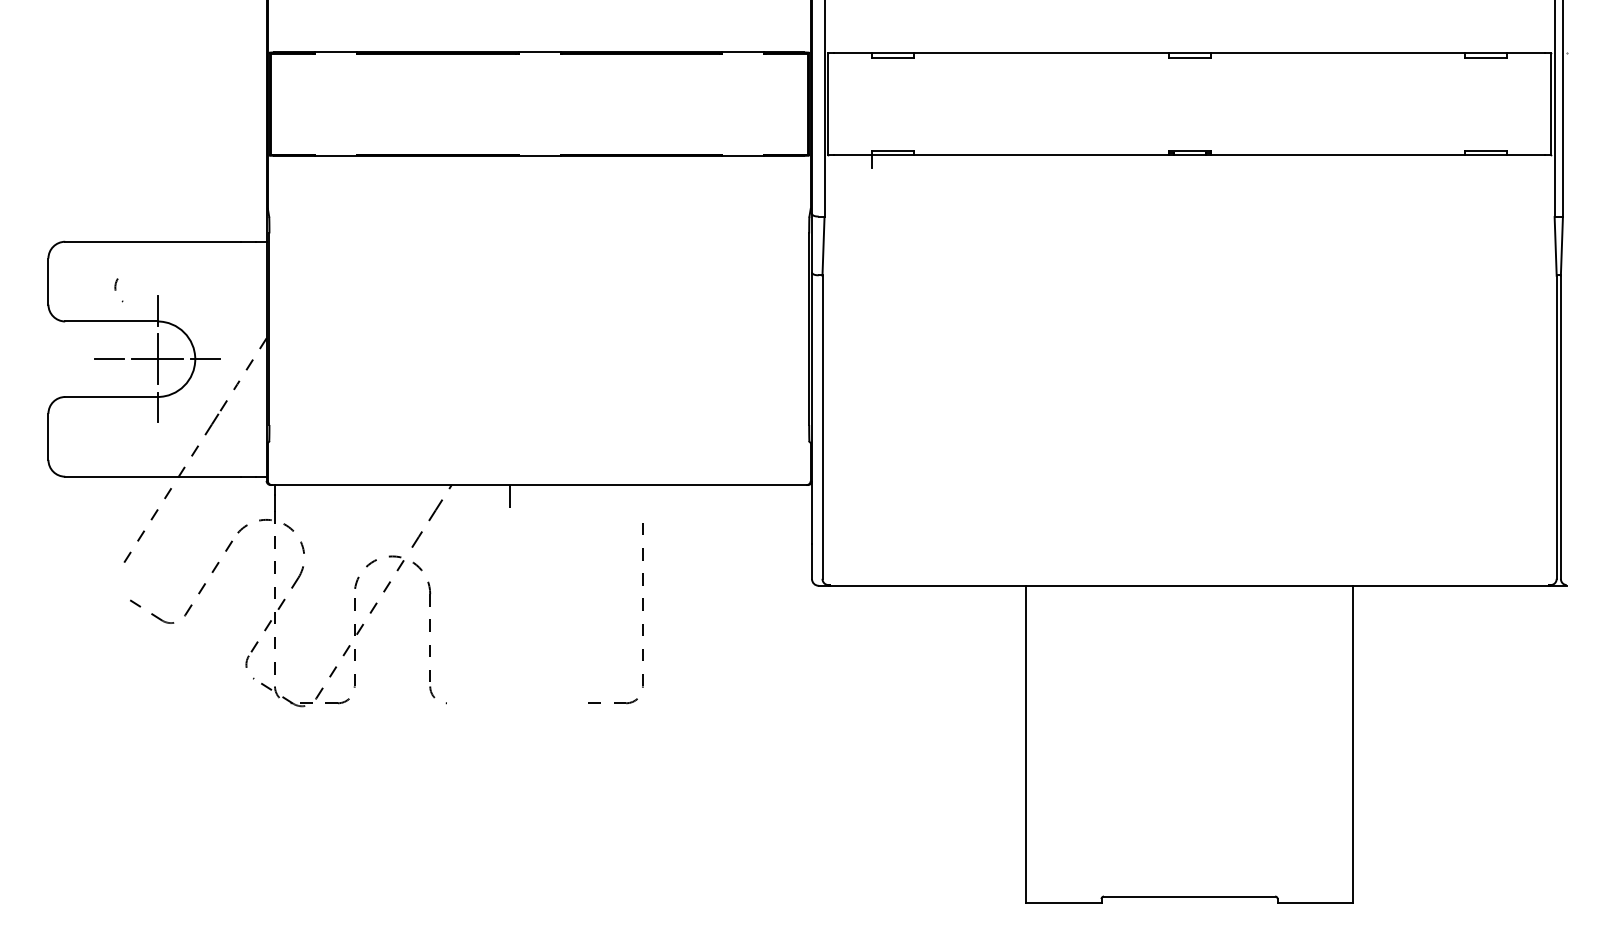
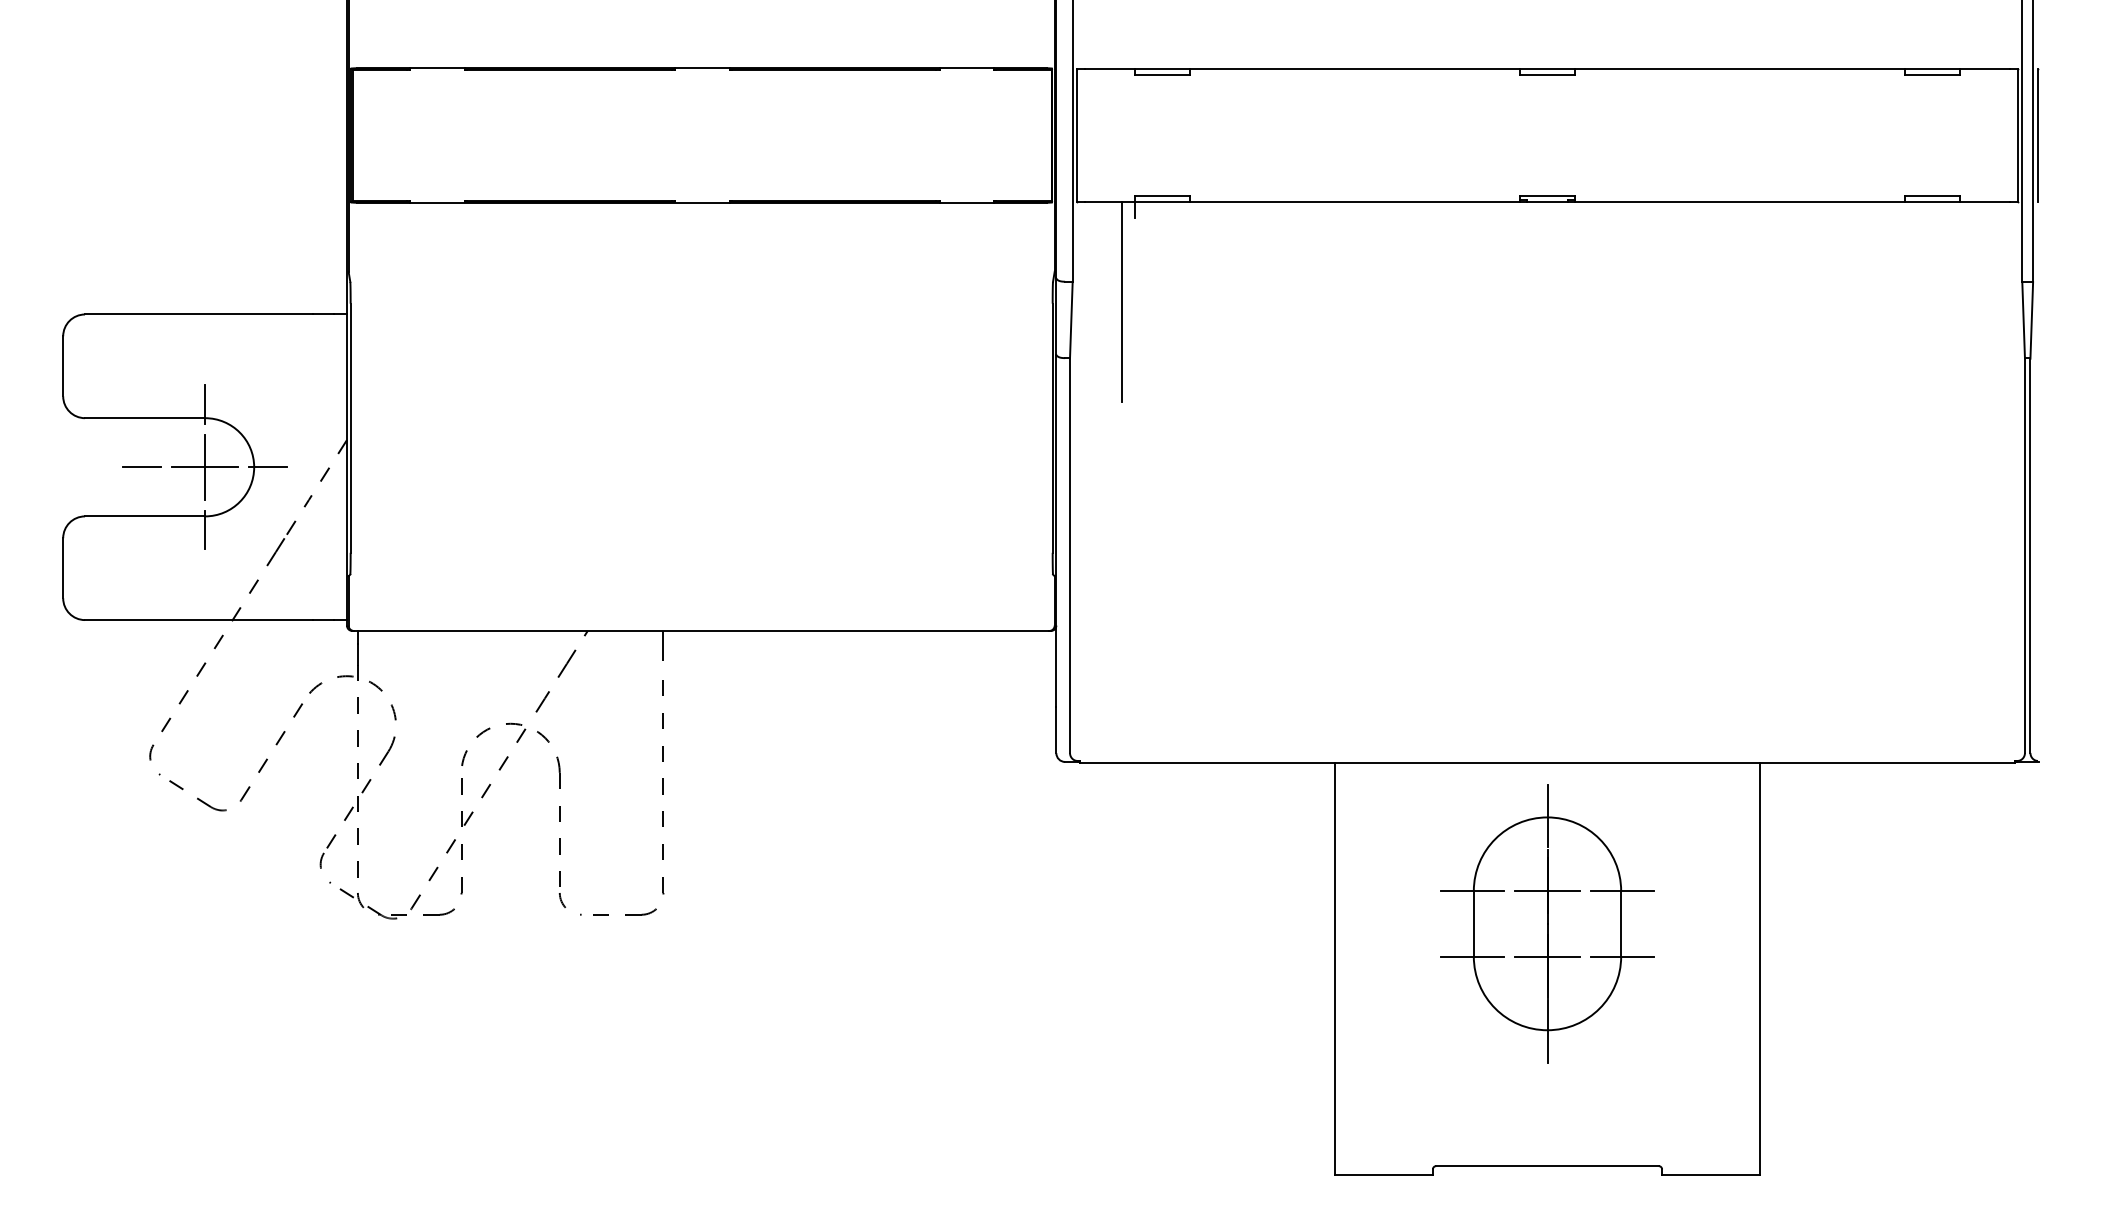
line: (1566, 103) -> (2037, 134), added
line: (862, 231) -> (1122, 301), added
arc: (116, 290) -> (151, 760), moved
part: (642, 610) -> (662, 794), moved
part: (1189, 709) -> (1547, 922), added

